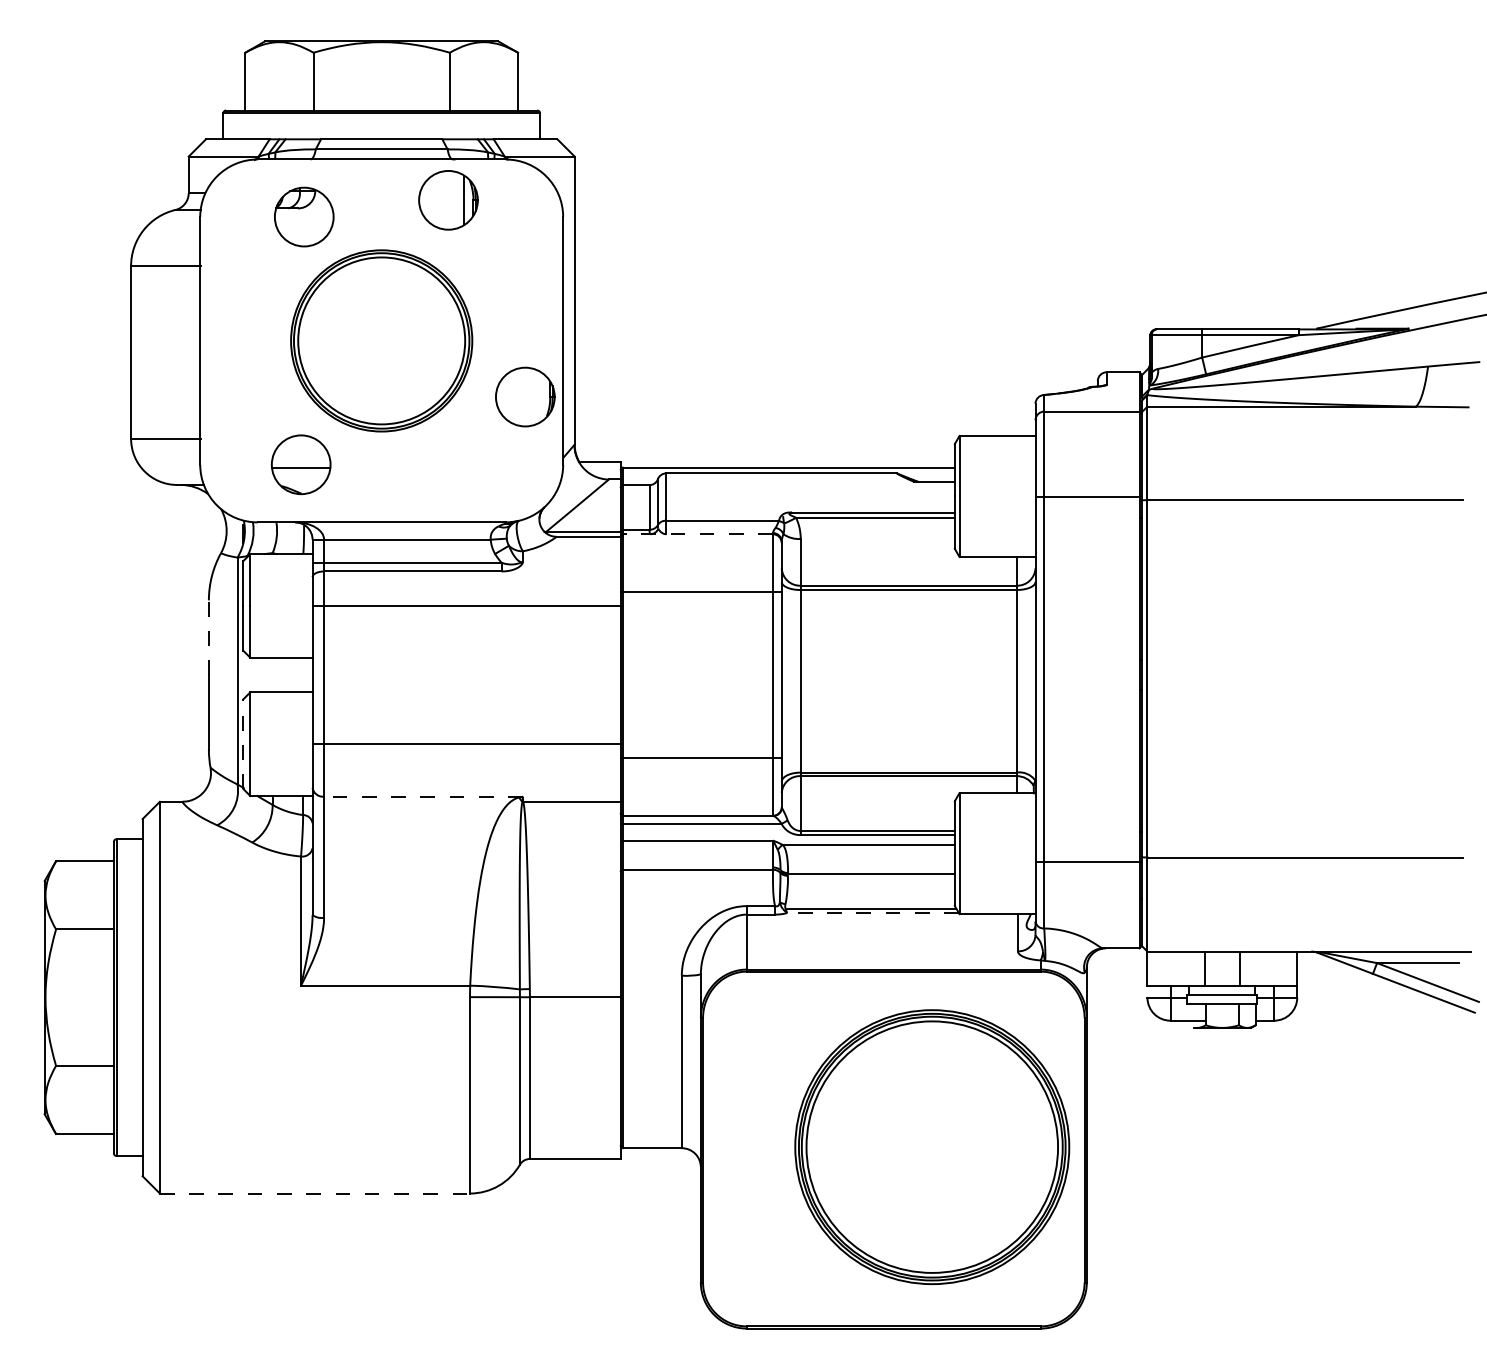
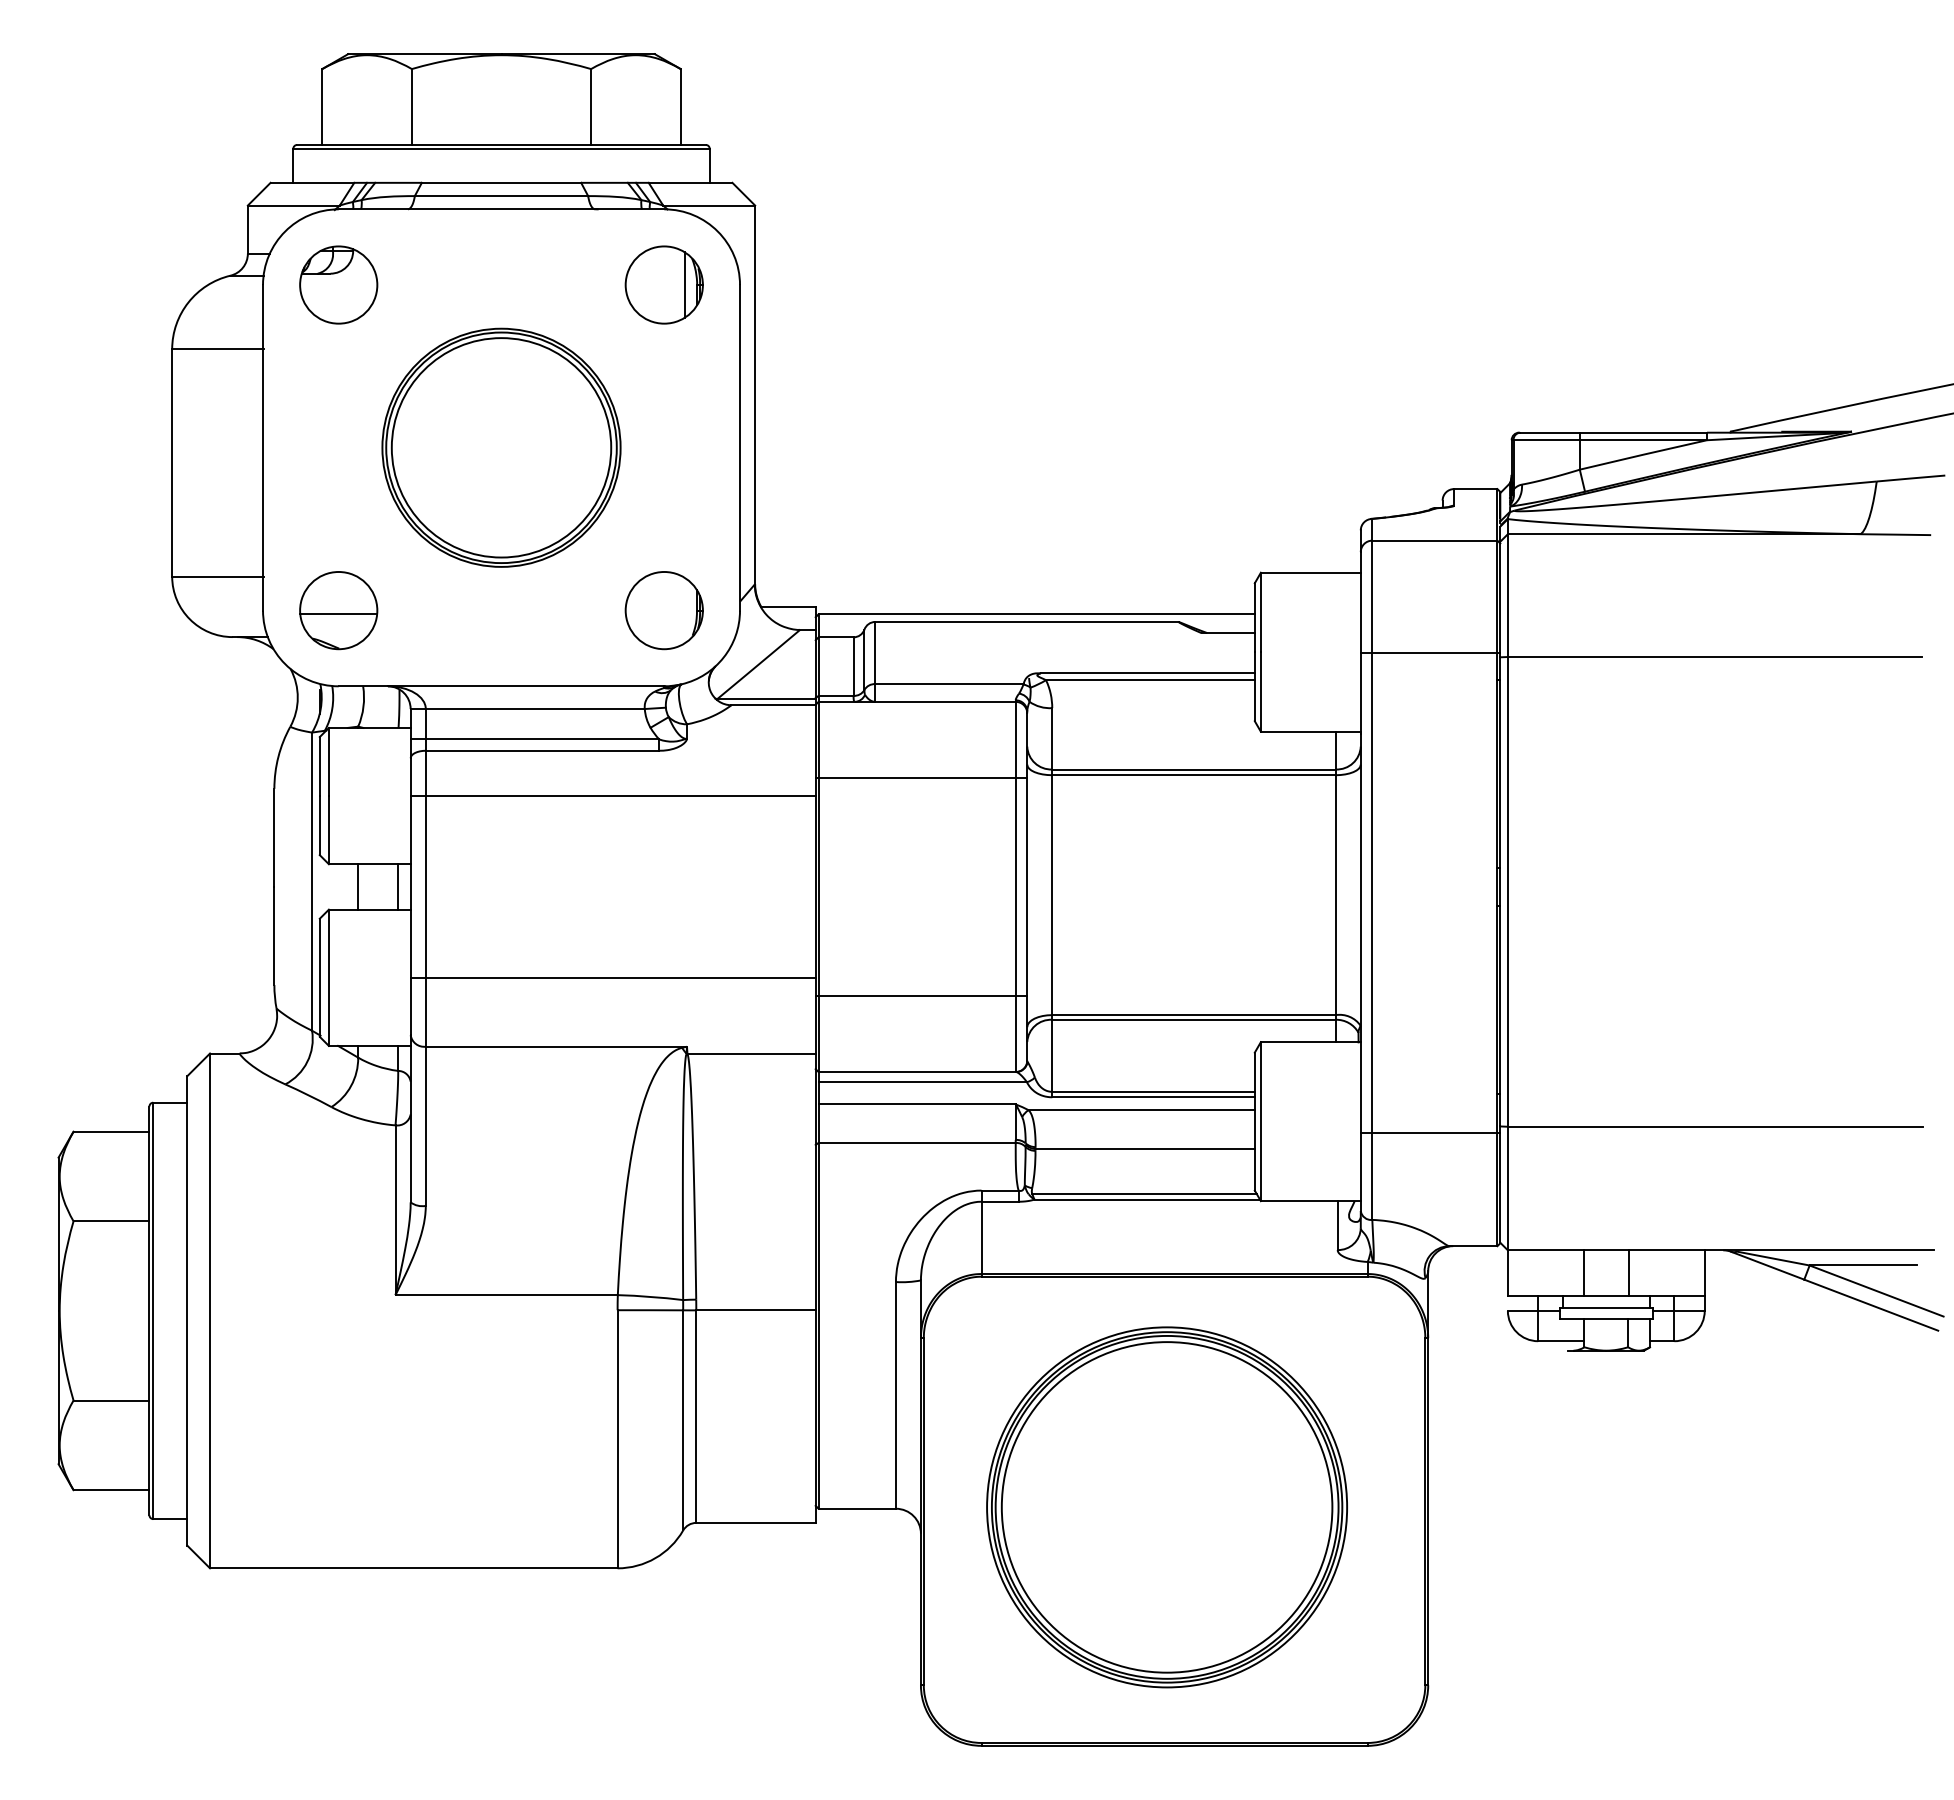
part: (447, 199) -> (663, 284), moved
part: (304, 216) -> (338, 284), moved
part: (524, 396) -> (663, 610), moved
part: (301, 464) -> (338, 610), moved
line: (698, 533) -> (917, 701), dashed -> solid
line: (208, 637) -> (274, 837), dashed -> solid
line: (272, 674) -> (358, 886), added
line: (303, 674) -> (398, 886), added
line: (243, 743) -> (319, 977), dashed -> solid
line: (423, 796) -> (556, 1046), dashed -> solid
line: (873, 912) -> (1147, 1199), dashed -> solid
part: (931, 1147) -> (1166, 1507), moved
line: (314, 1193) -> (413, 1568), dashed -> solid

